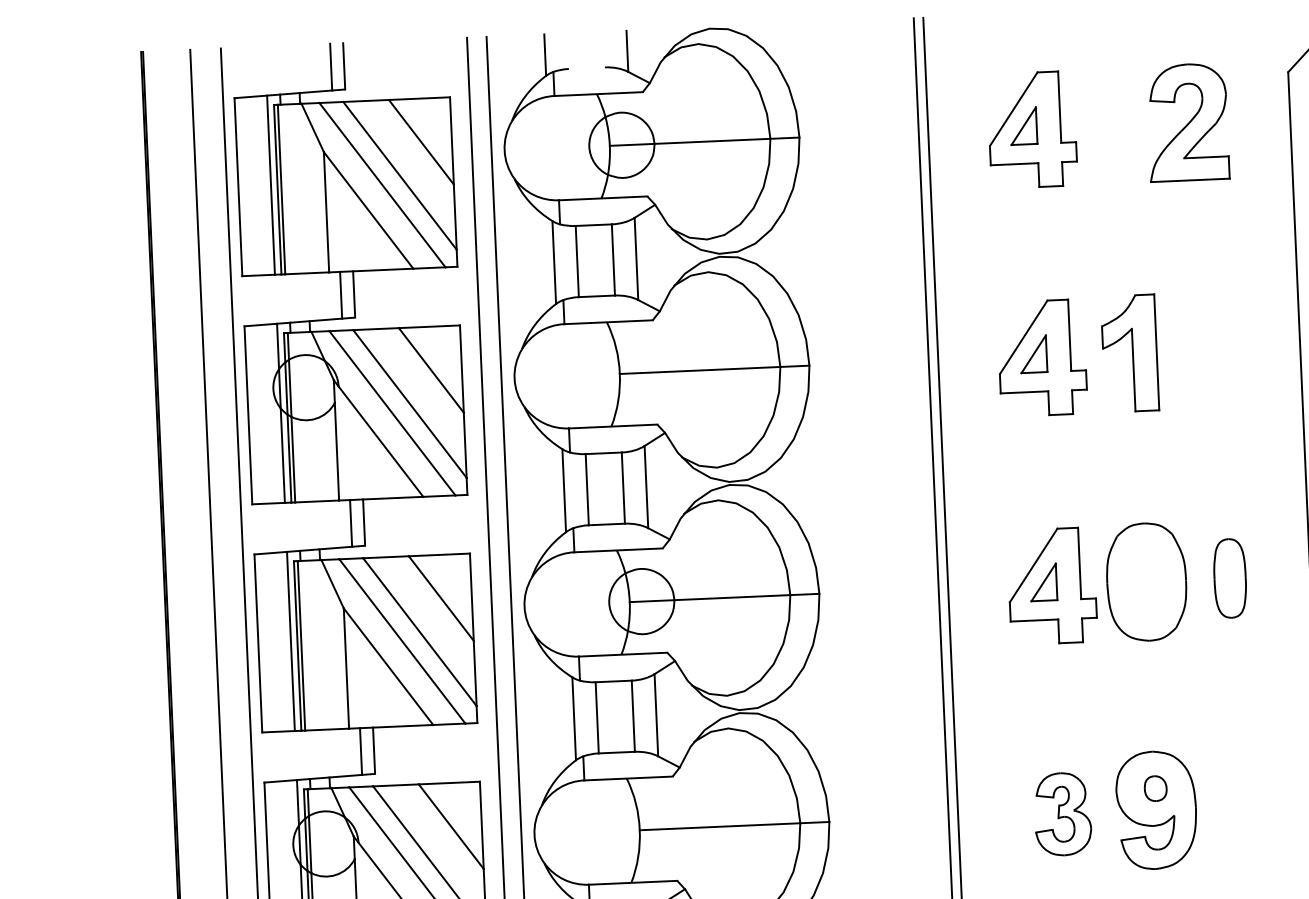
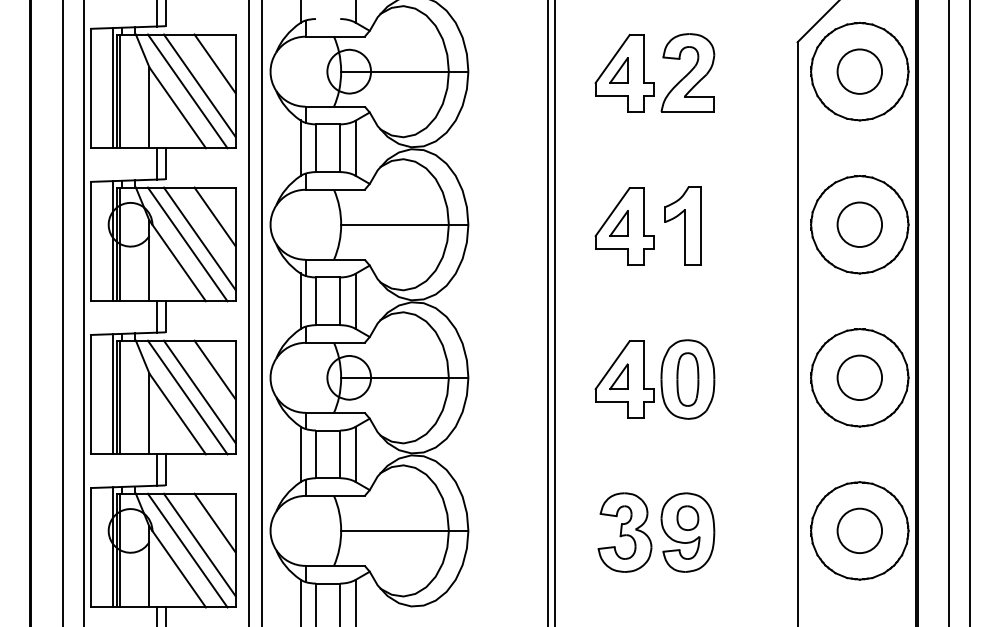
part: (1187, 121) -> (687, 72), moved
part: (1229, 578) -> (687, 379), moved
part: (1155, 787) -> (687, 517), size x1.43
part: (1062, 814) -> (624, 532), size x1.43

